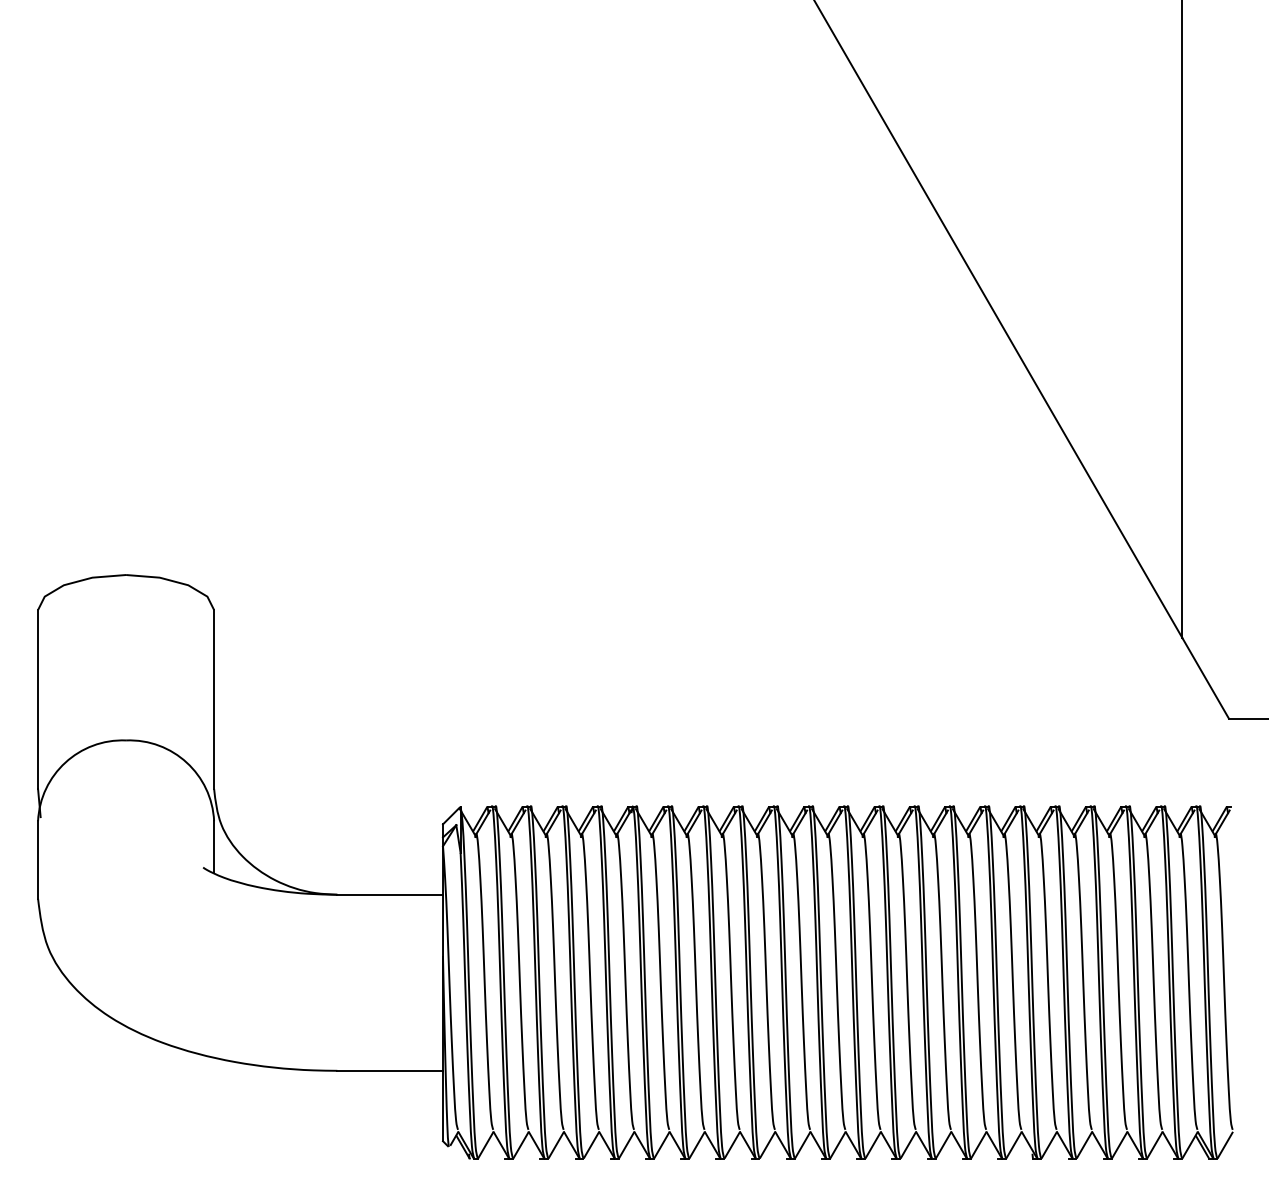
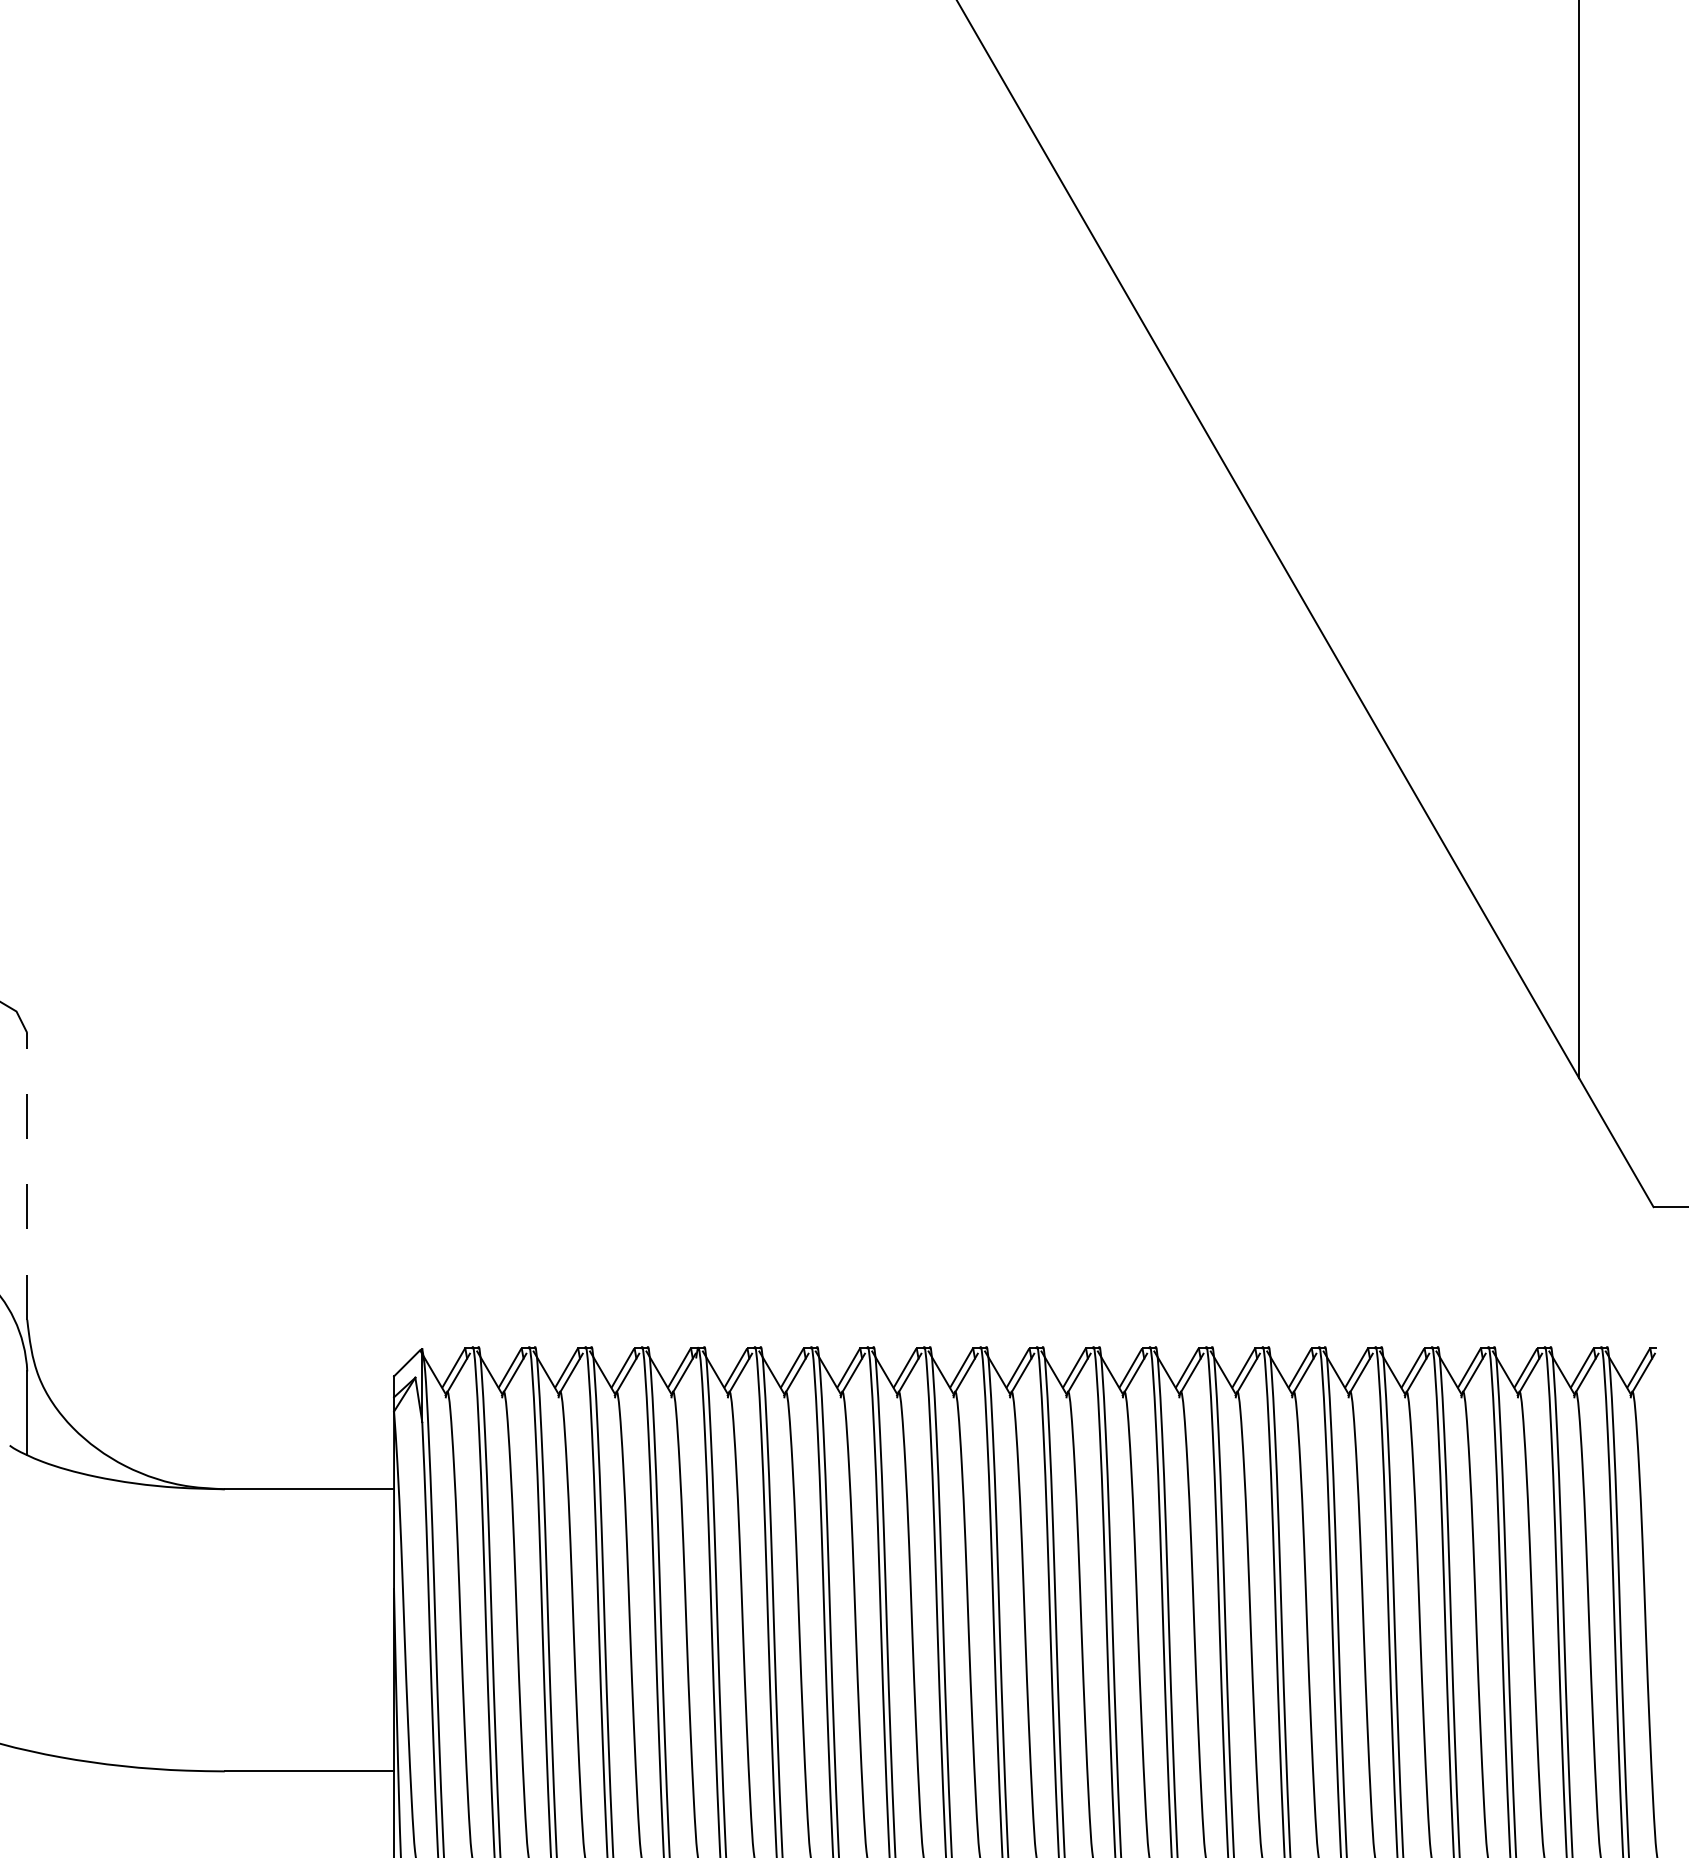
line: (214, 699) -> (27, 1176), solid -> dashed

